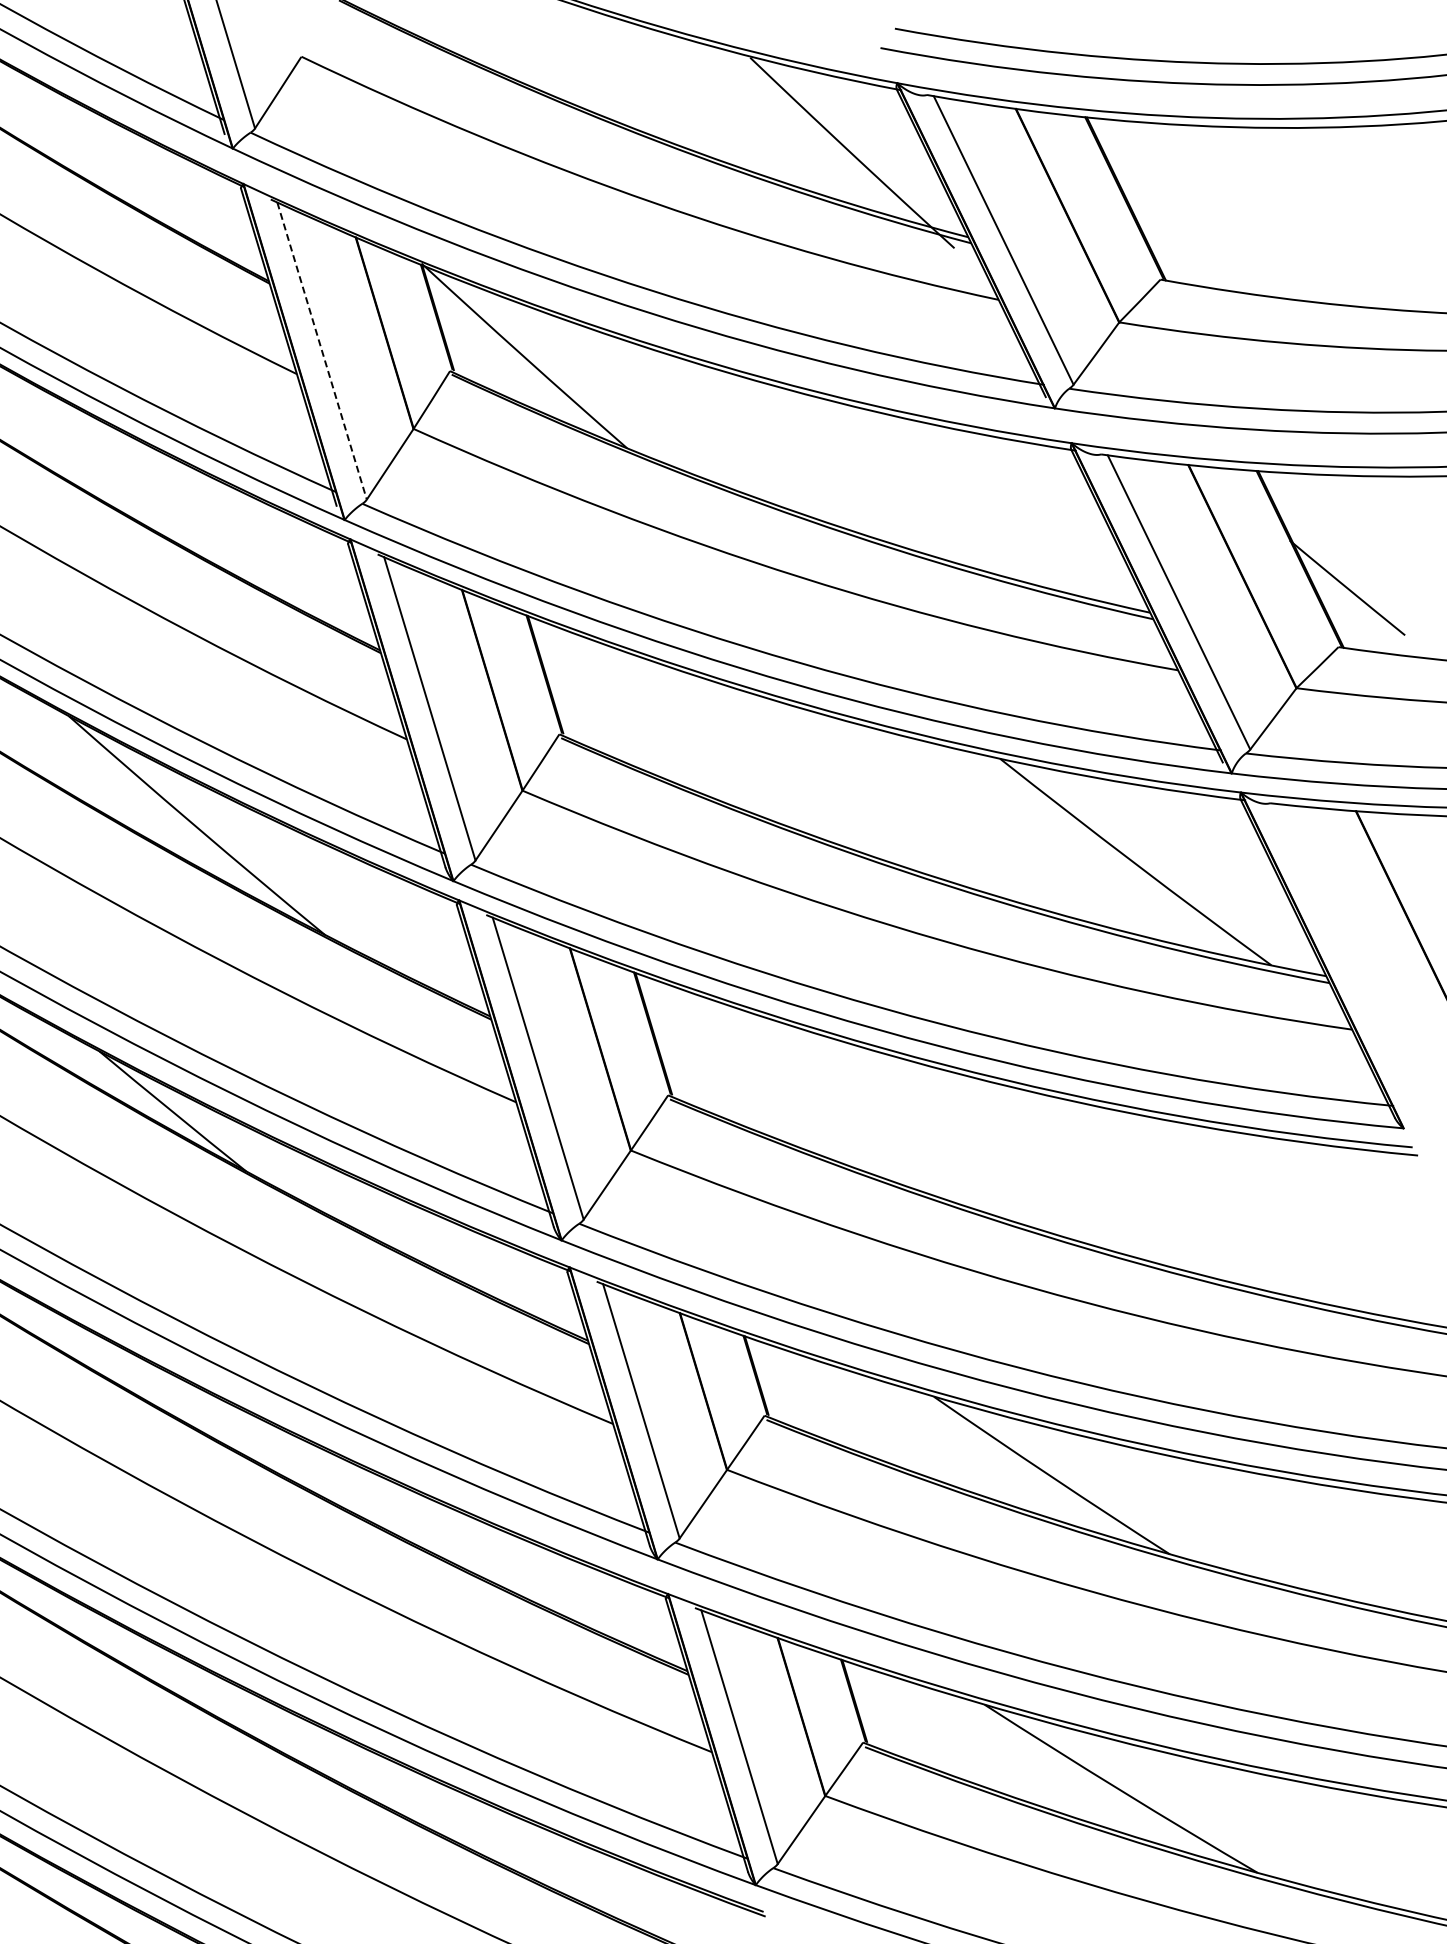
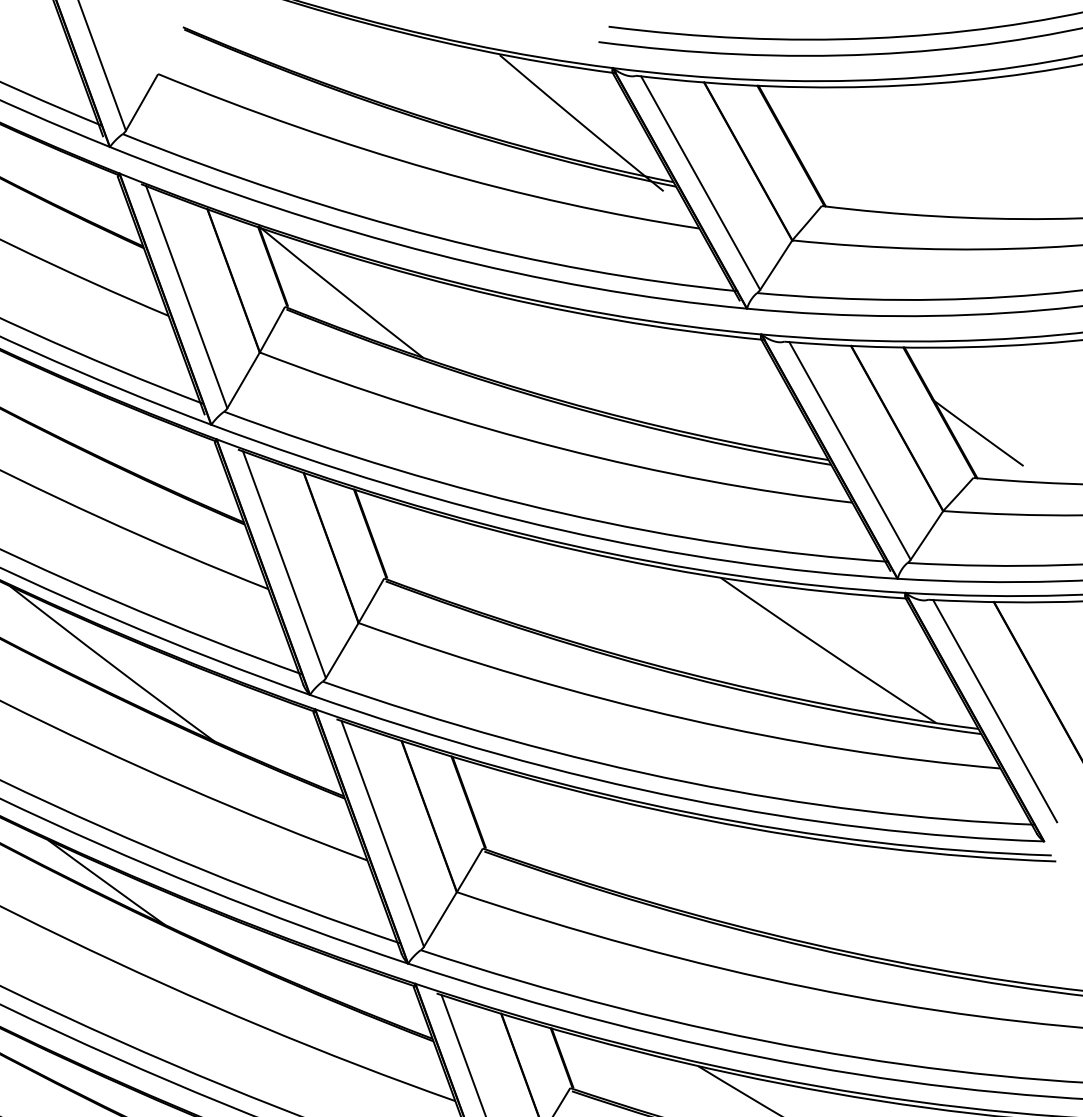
line: (322, 351) -> (187, 297), dashed -> solid
line: (1349, 953) -> (995, 710), added

